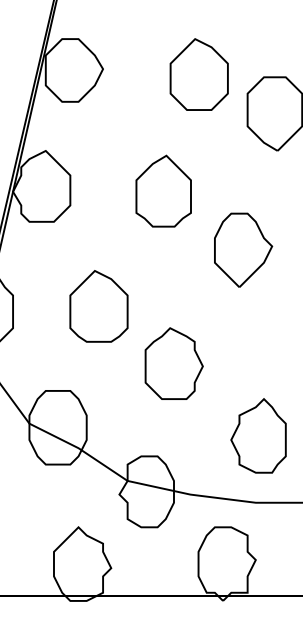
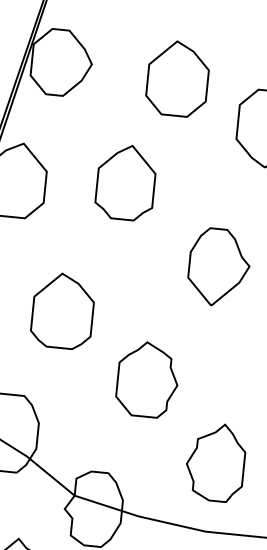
part: (198, 74) -> (177, 78), moved
part: (163, 190) -> (125, 181), moved
part: (173, 363) -> (147, 379), moved

